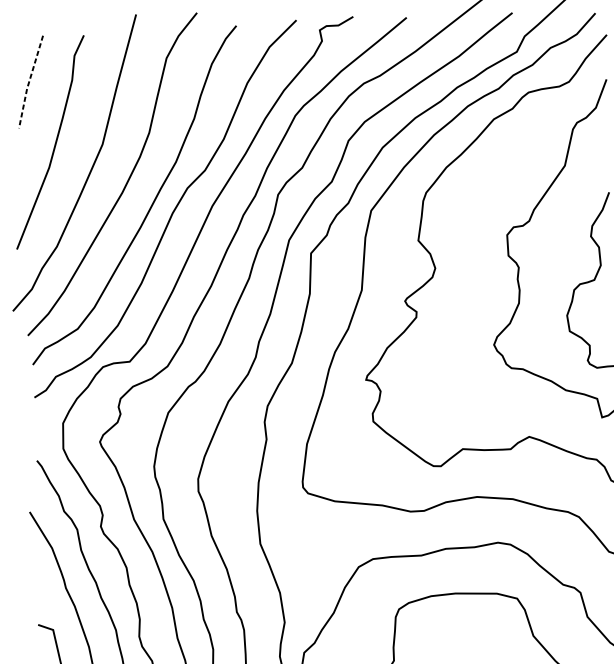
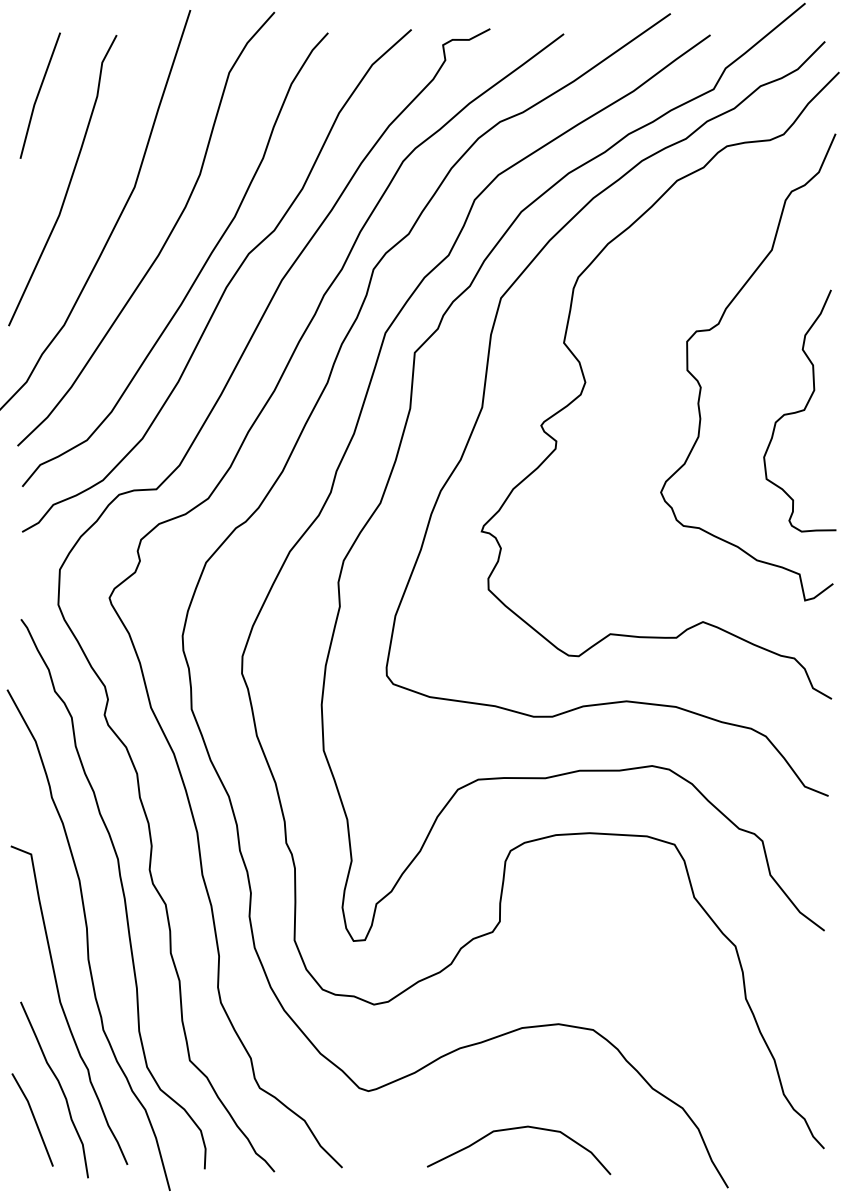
line: (29, 81) -> (37, 95), dashed -> solid

